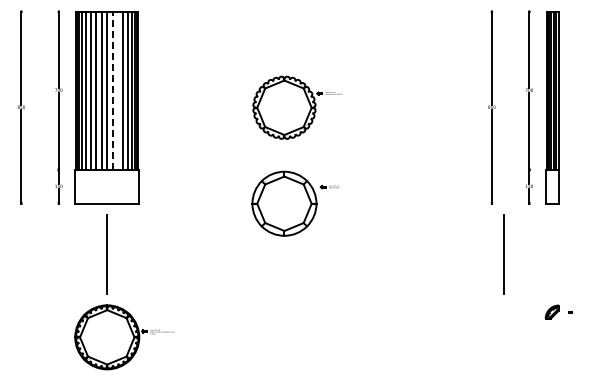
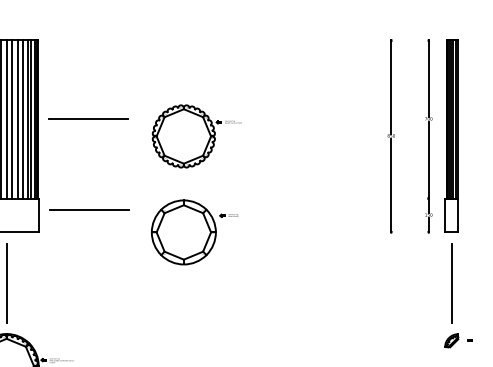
line: (189, 89) -> (88, 118), added
line: (112, 90) -> (11, 119), dashed -> solid
line: (118, 90) -> (17, 119), added
line: (189, 181) -> (88, 210), added
line: (503, 254) -> (450, 283), moved

